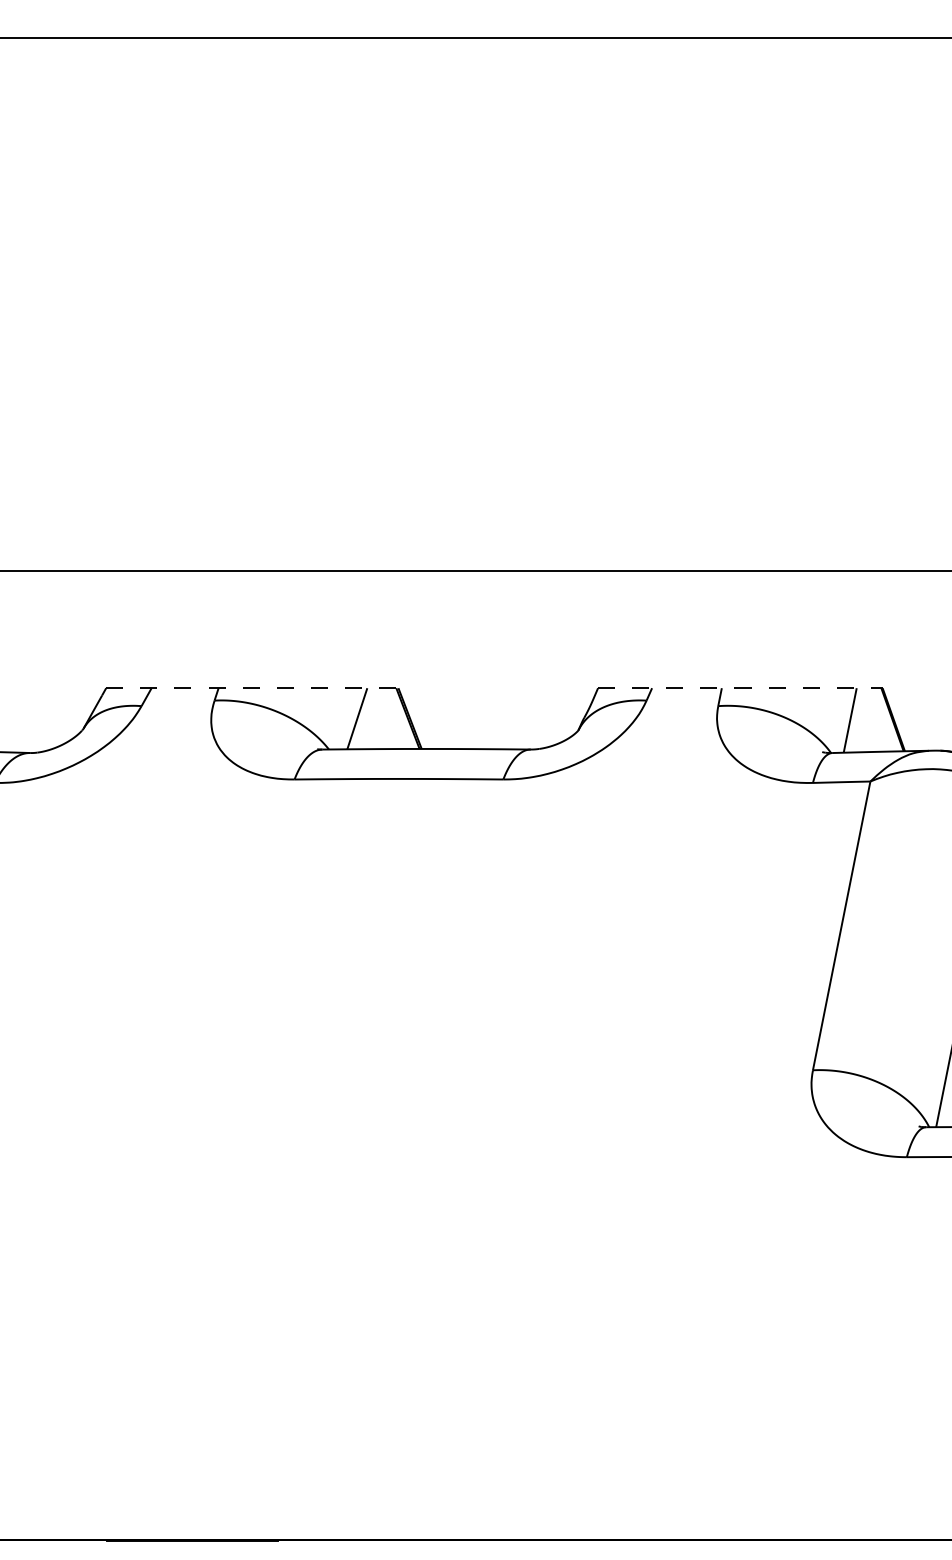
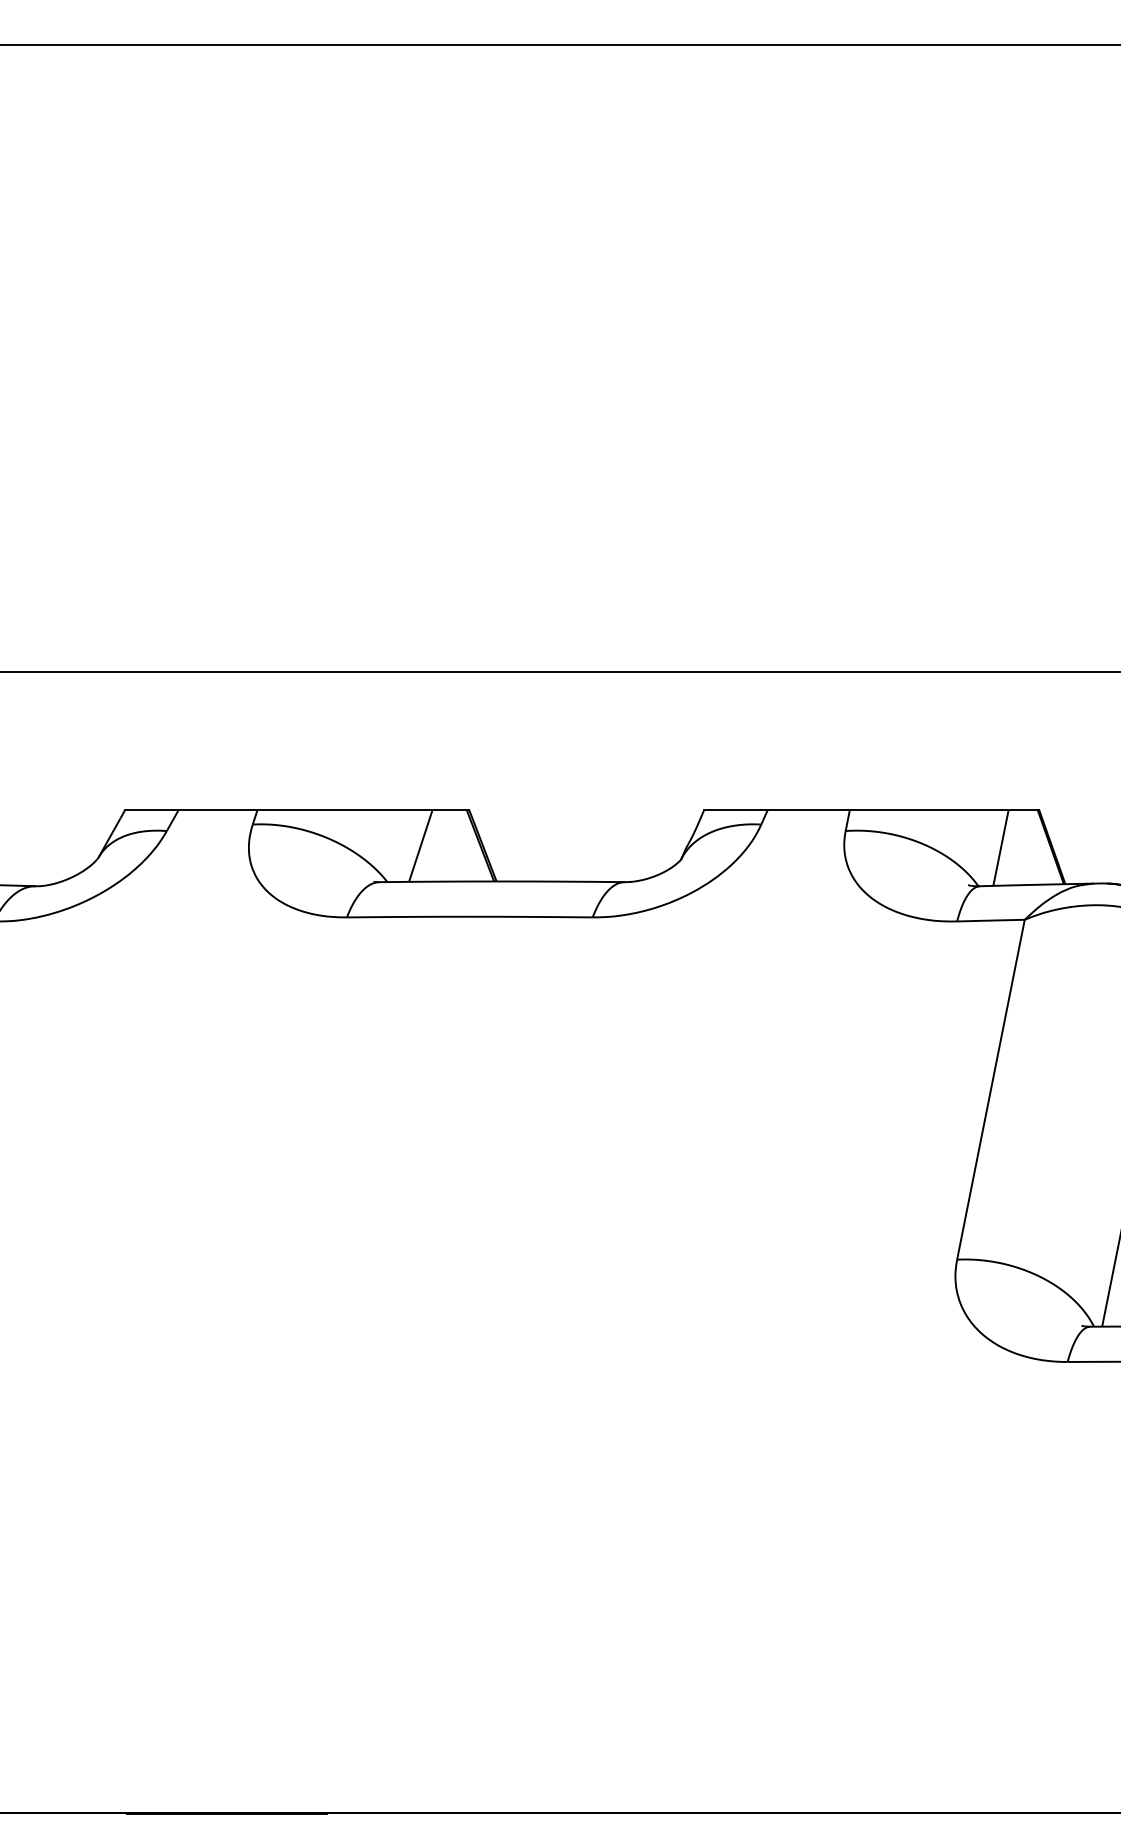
line: (252, 688) -> (297, 810), dashed -> solid
line: (740, 688) -> (871, 810), dashed -> solid

